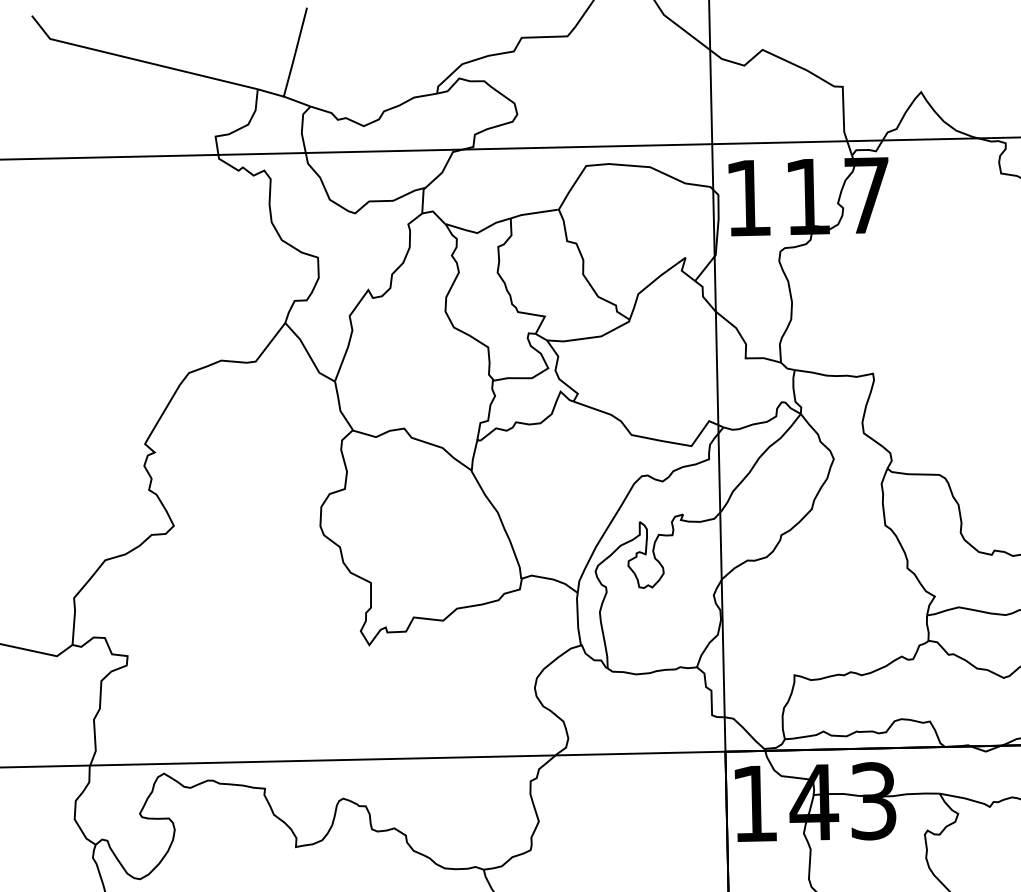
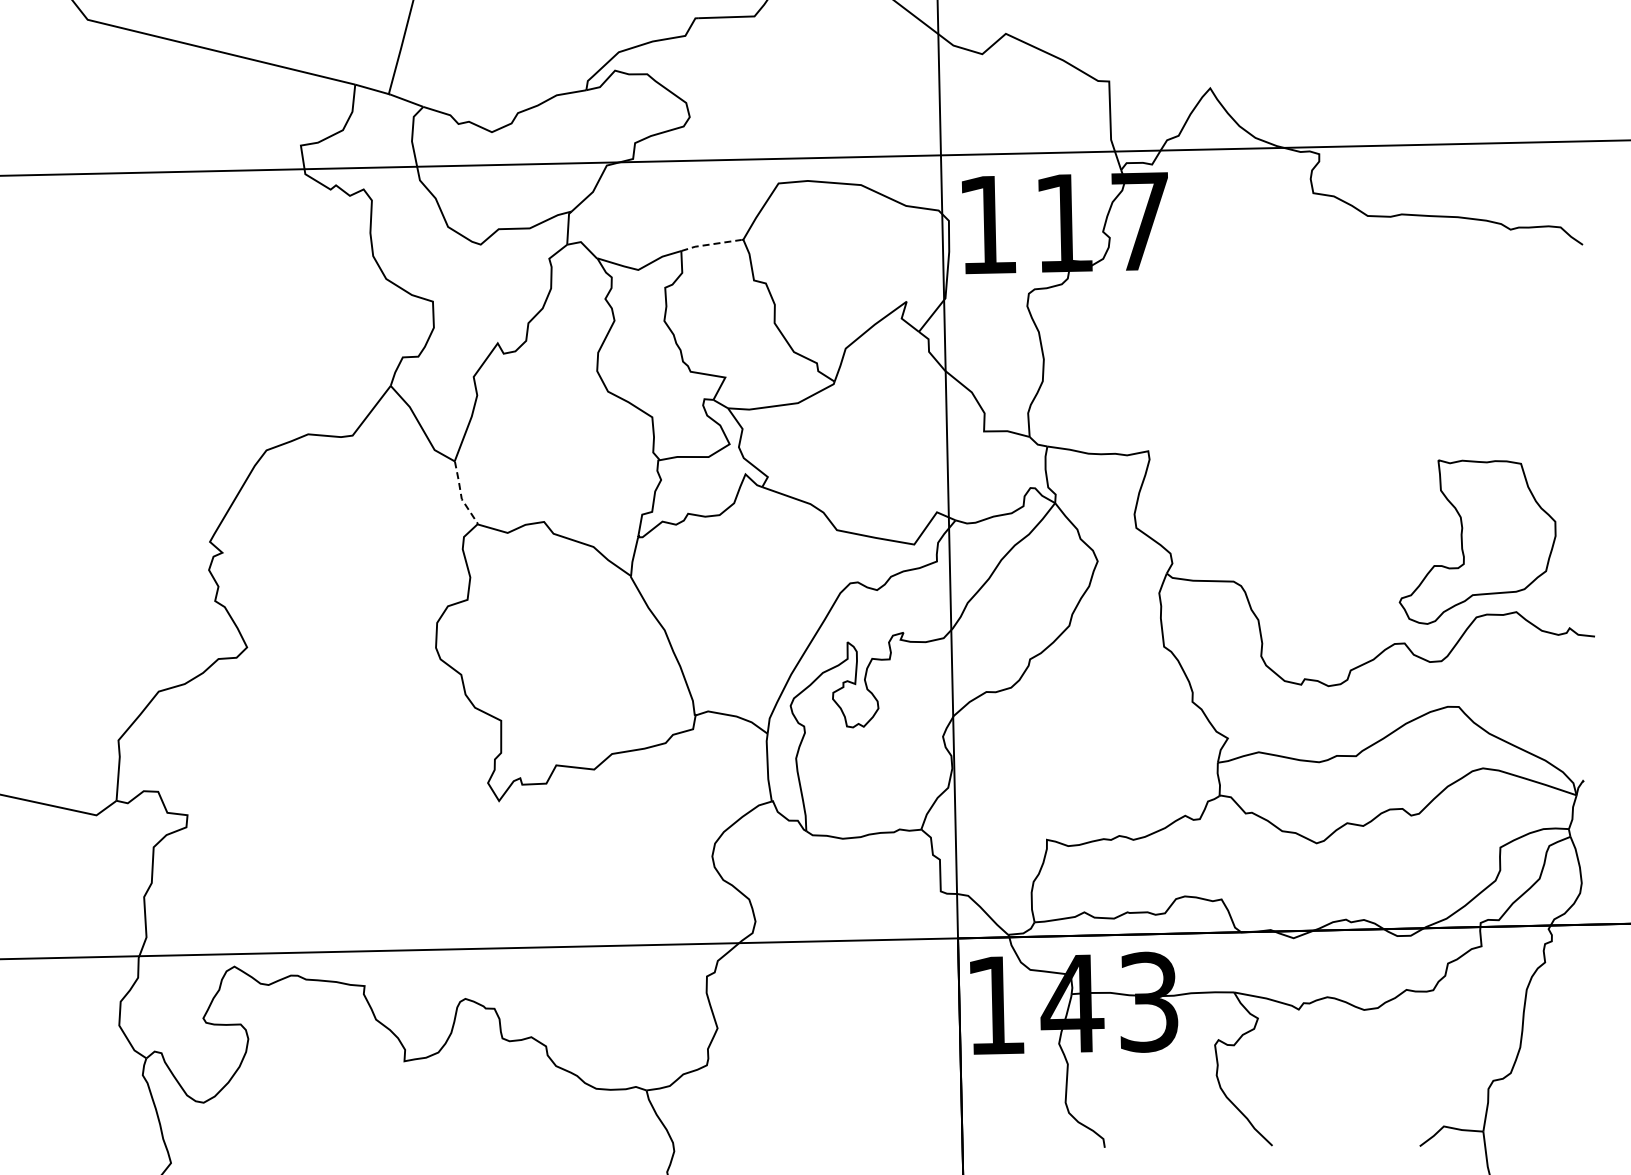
line: (533, 213) -> (710, 244), solid -> dashed
line: (340, 407) -> (461, 494), solid -> dashed

